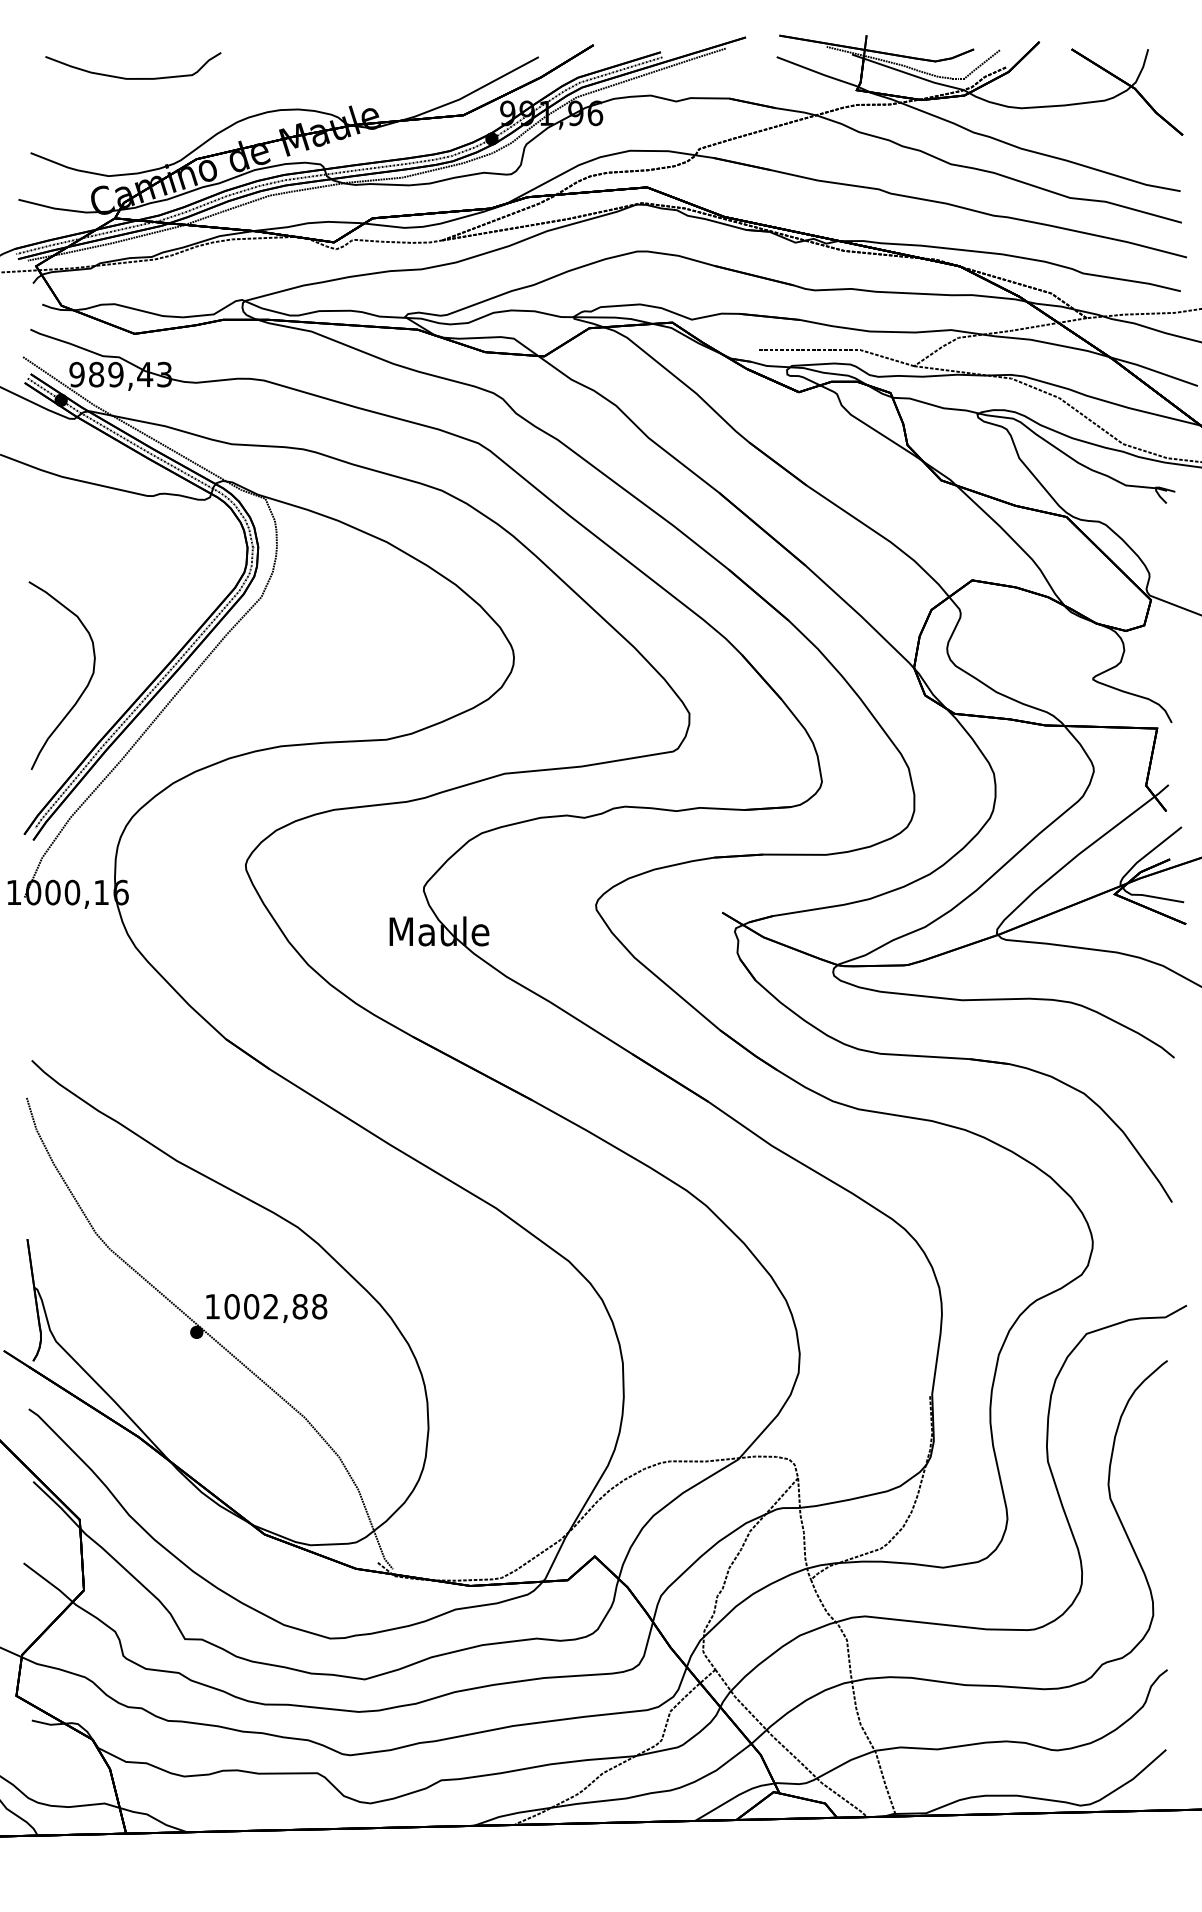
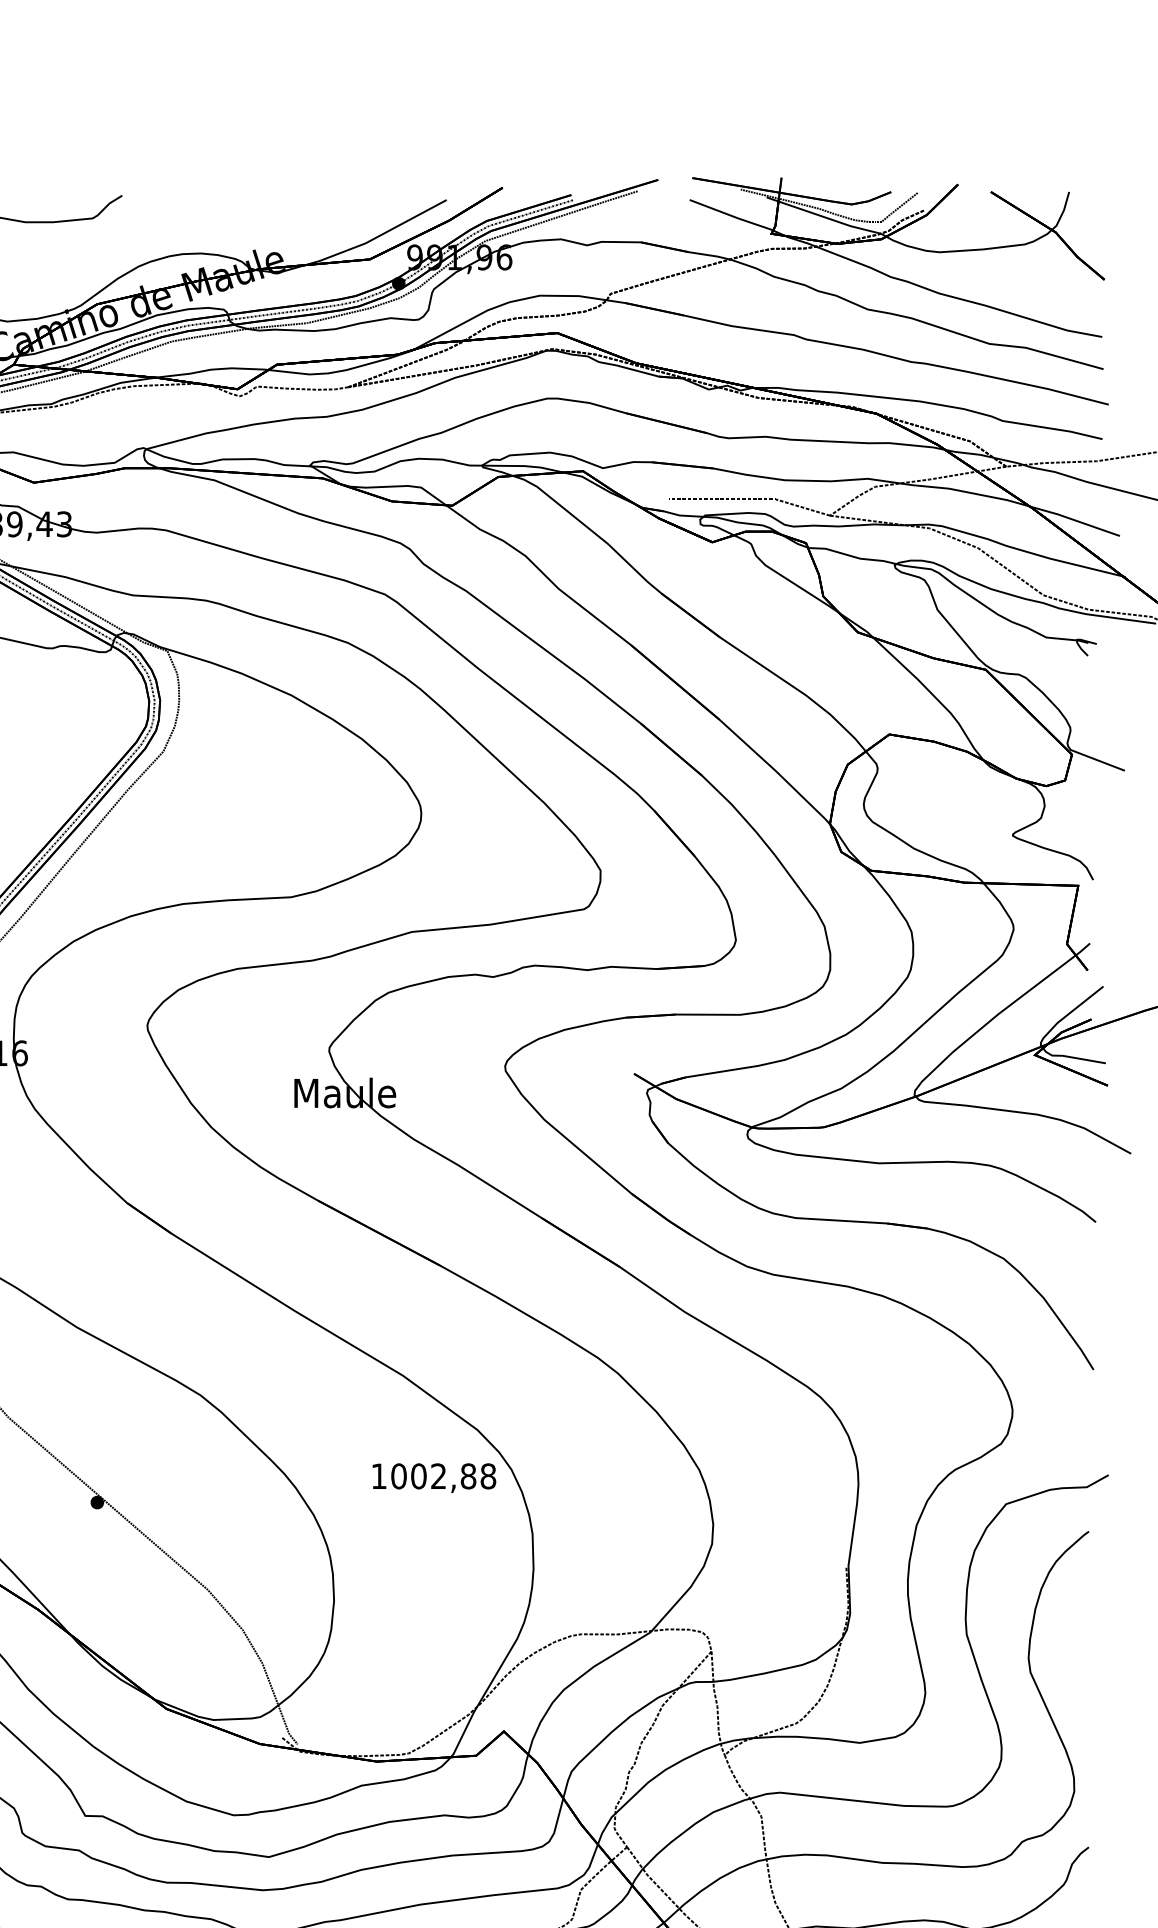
text: (266, 1308) -> (434, 1478), moved

